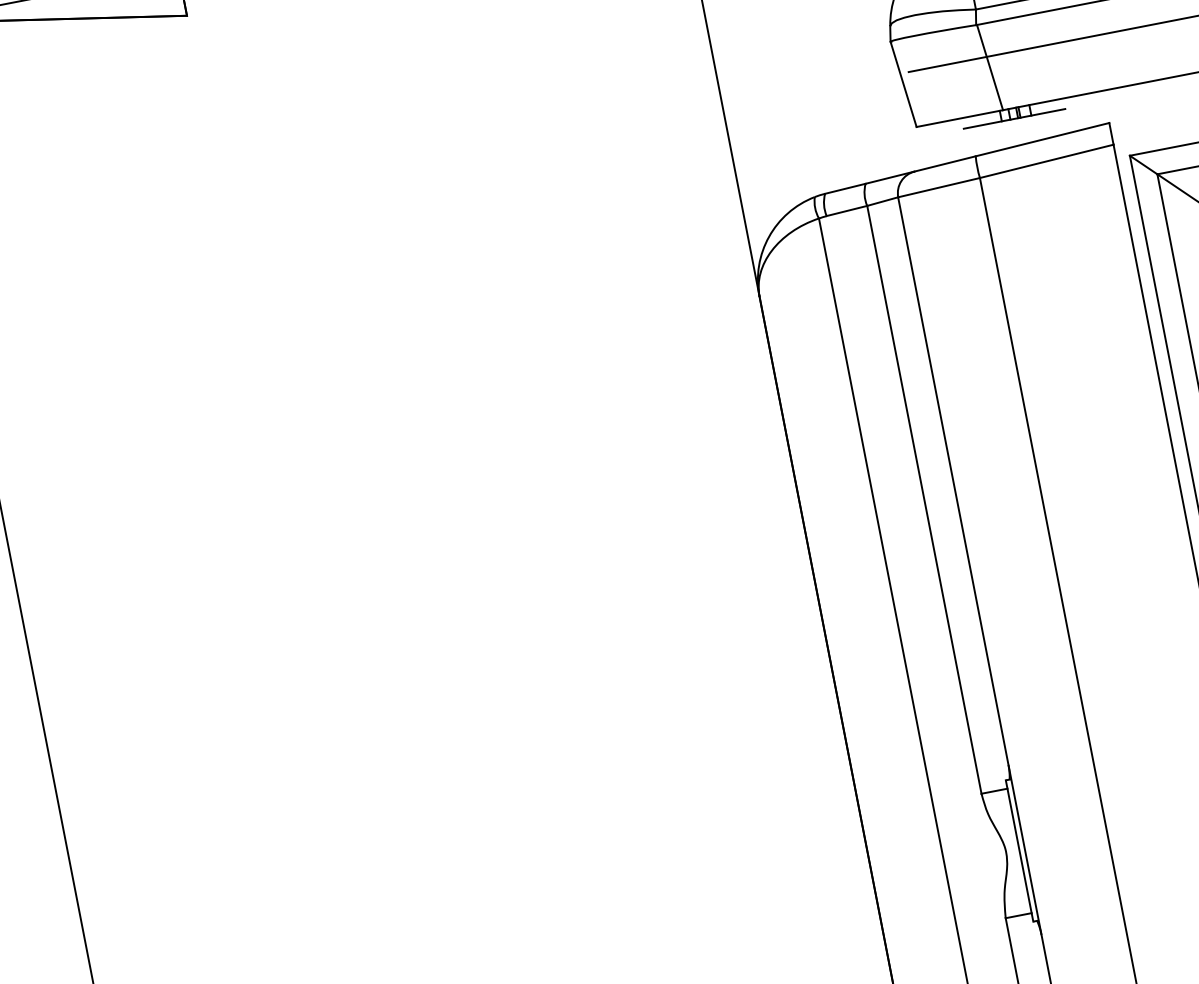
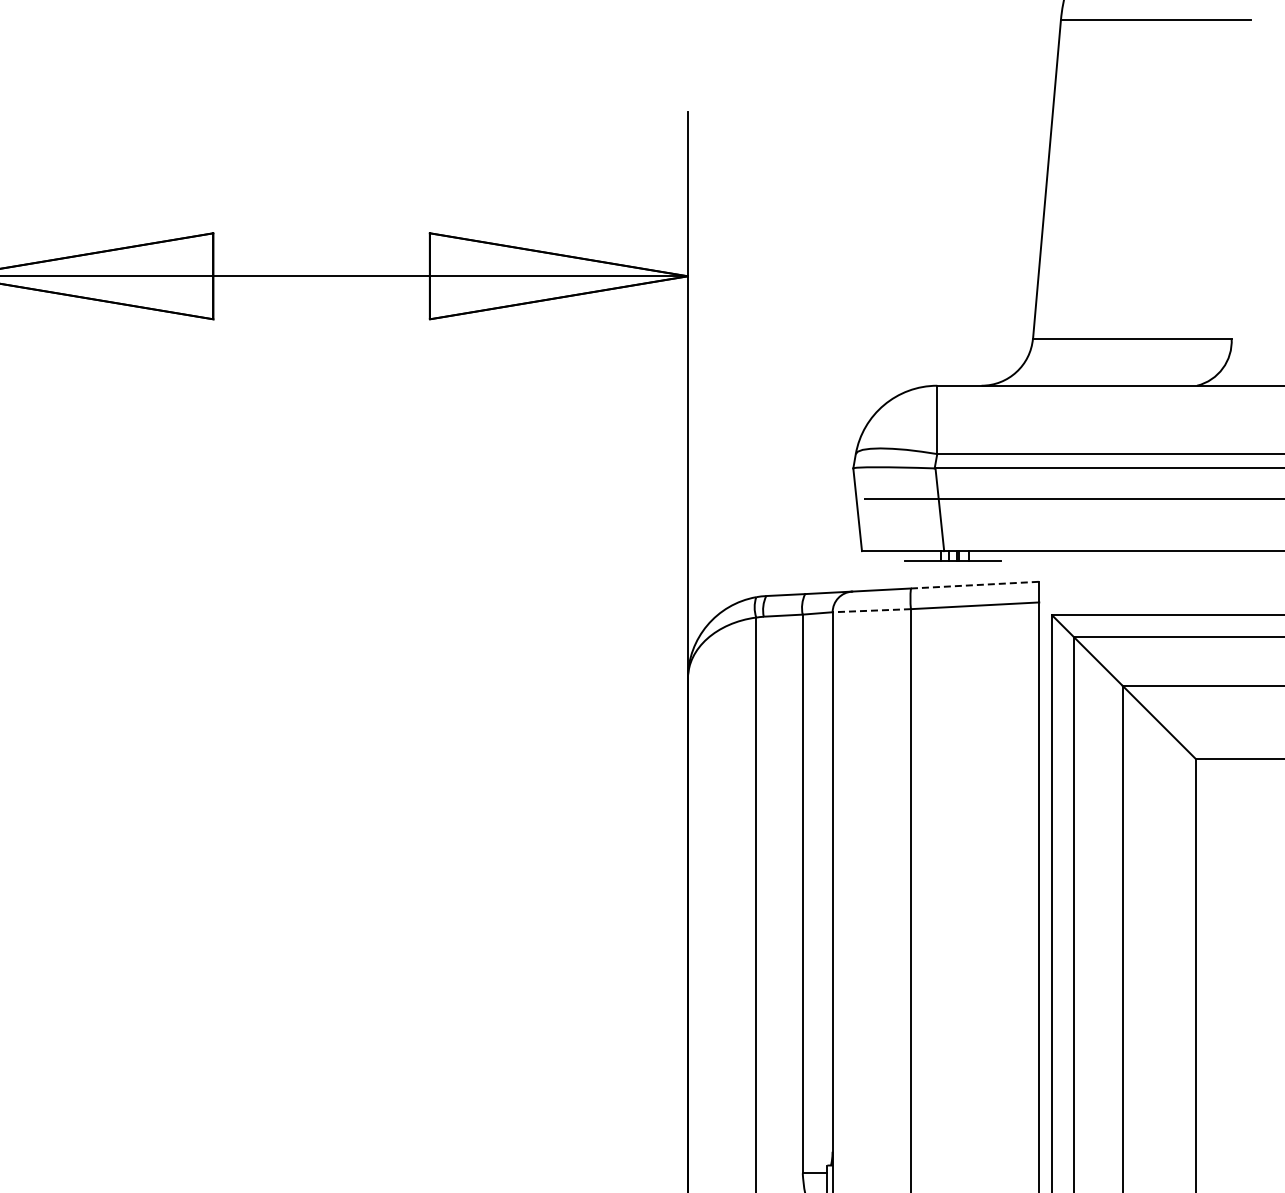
line: (1043, 139) -> (975, 585), solid -> dashed
line: (938, 187) -> (871, 610), solid -> dashed

